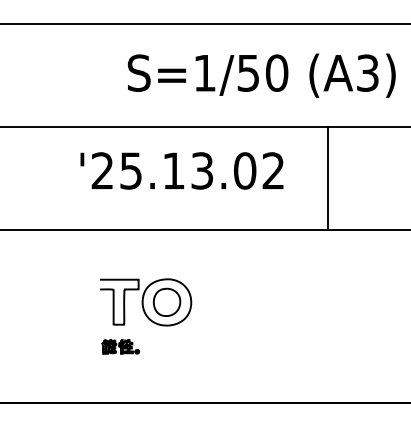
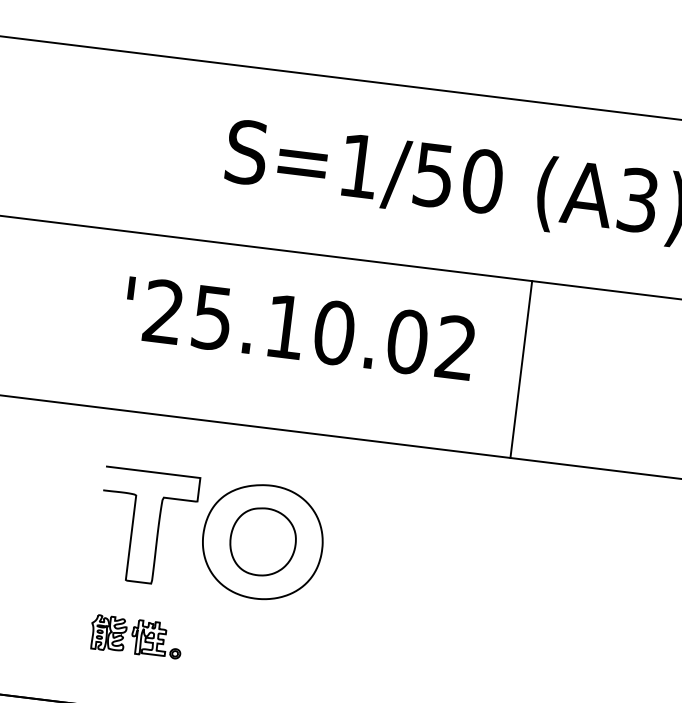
text: (202, 170) -> (334, 332), '25.13.02 -> '25.10.02
line: (327, 178) -> (521, 368), moved
part: (145, 316) -> (206, 570), size x1.43

